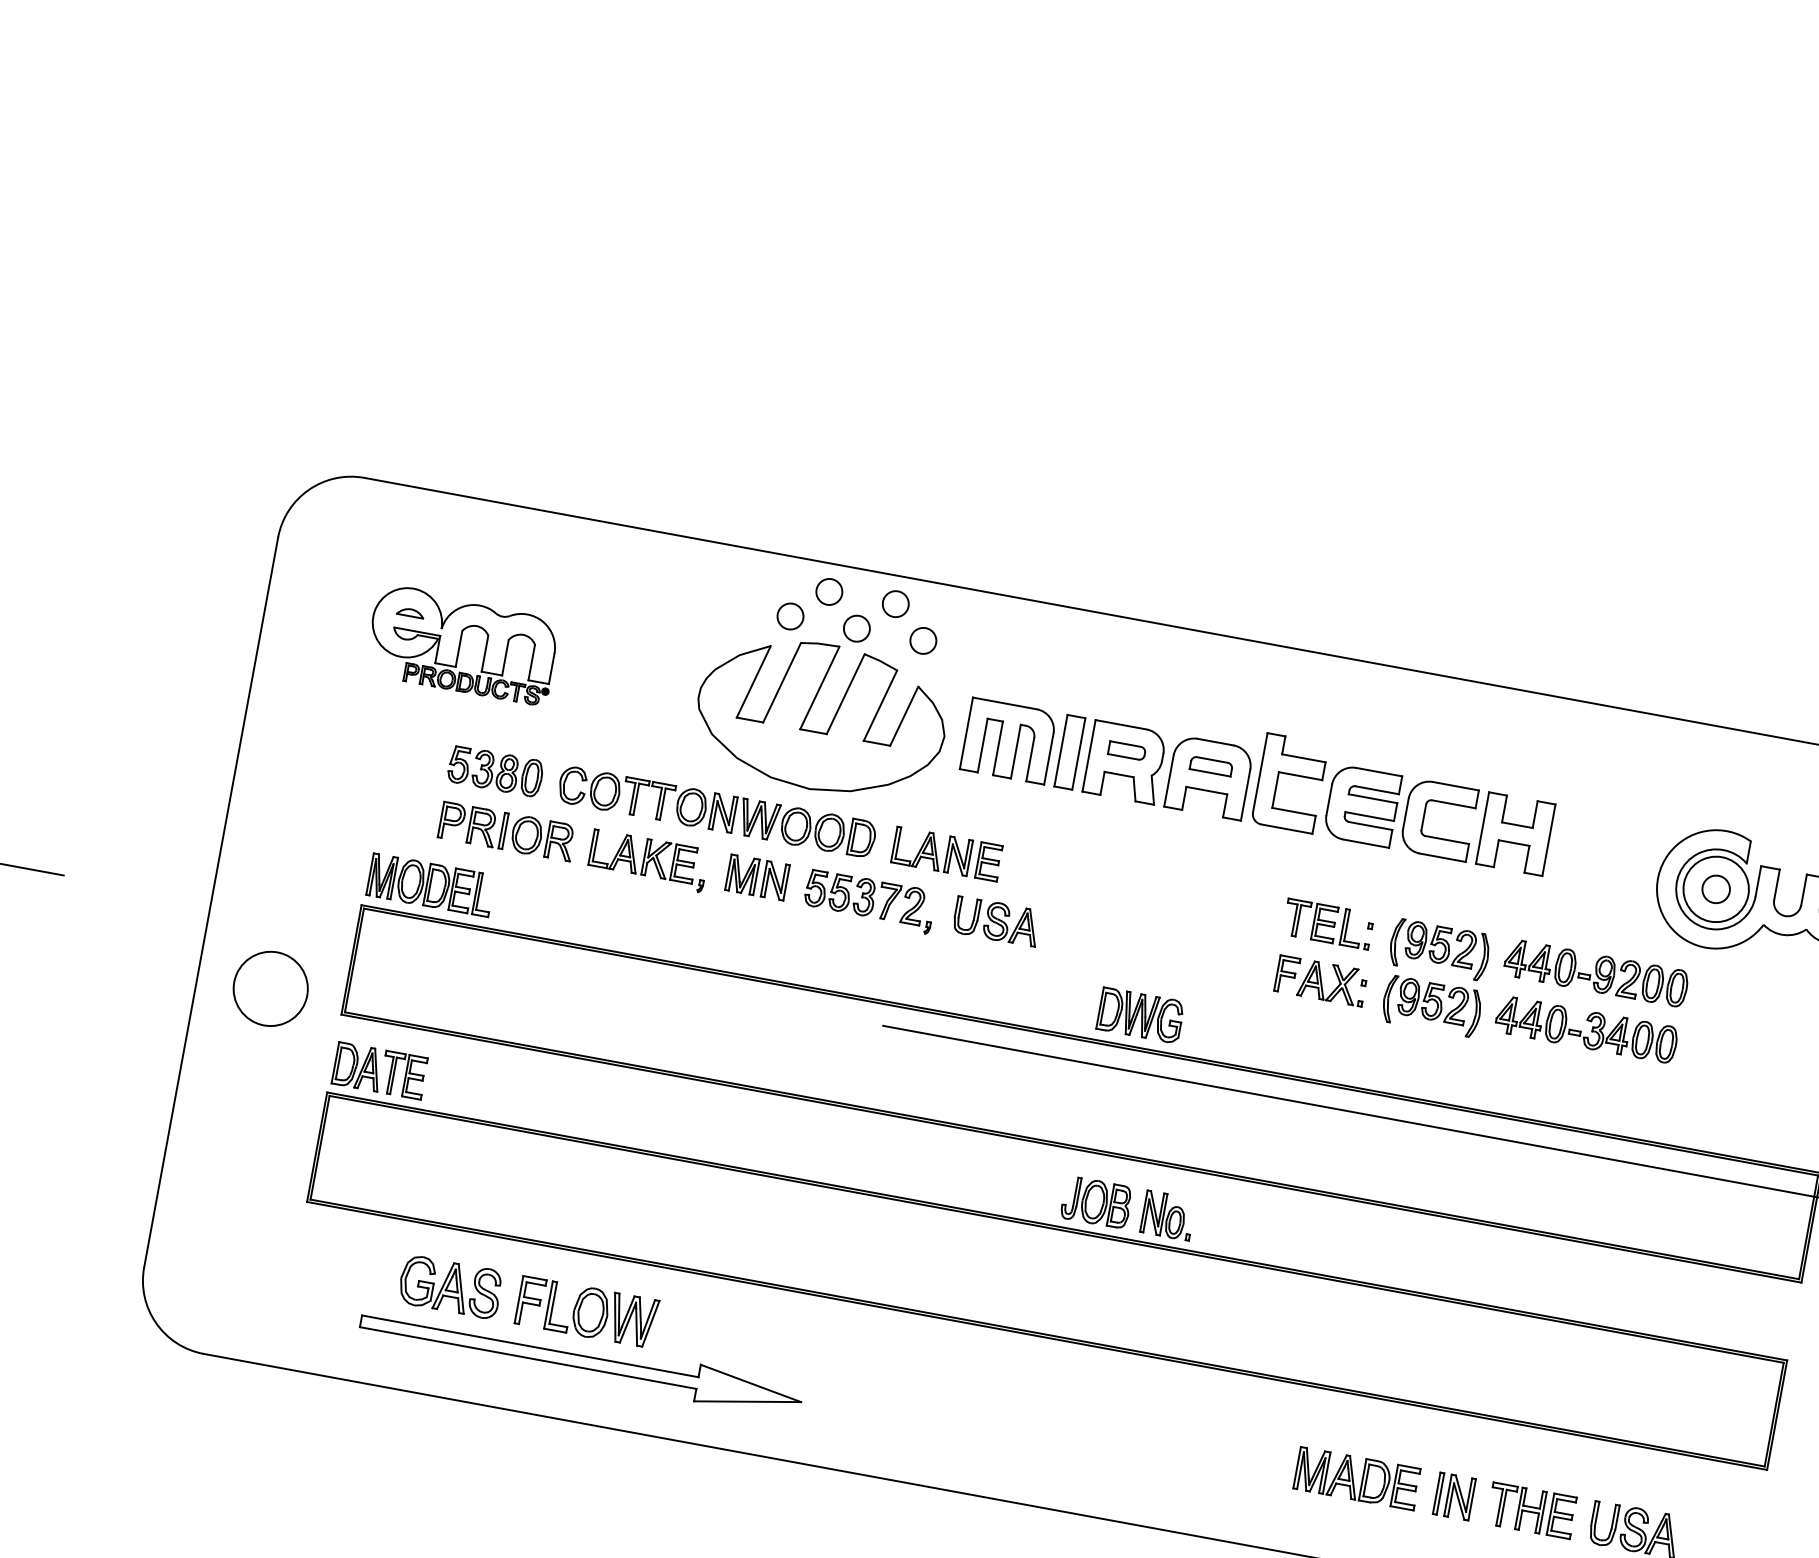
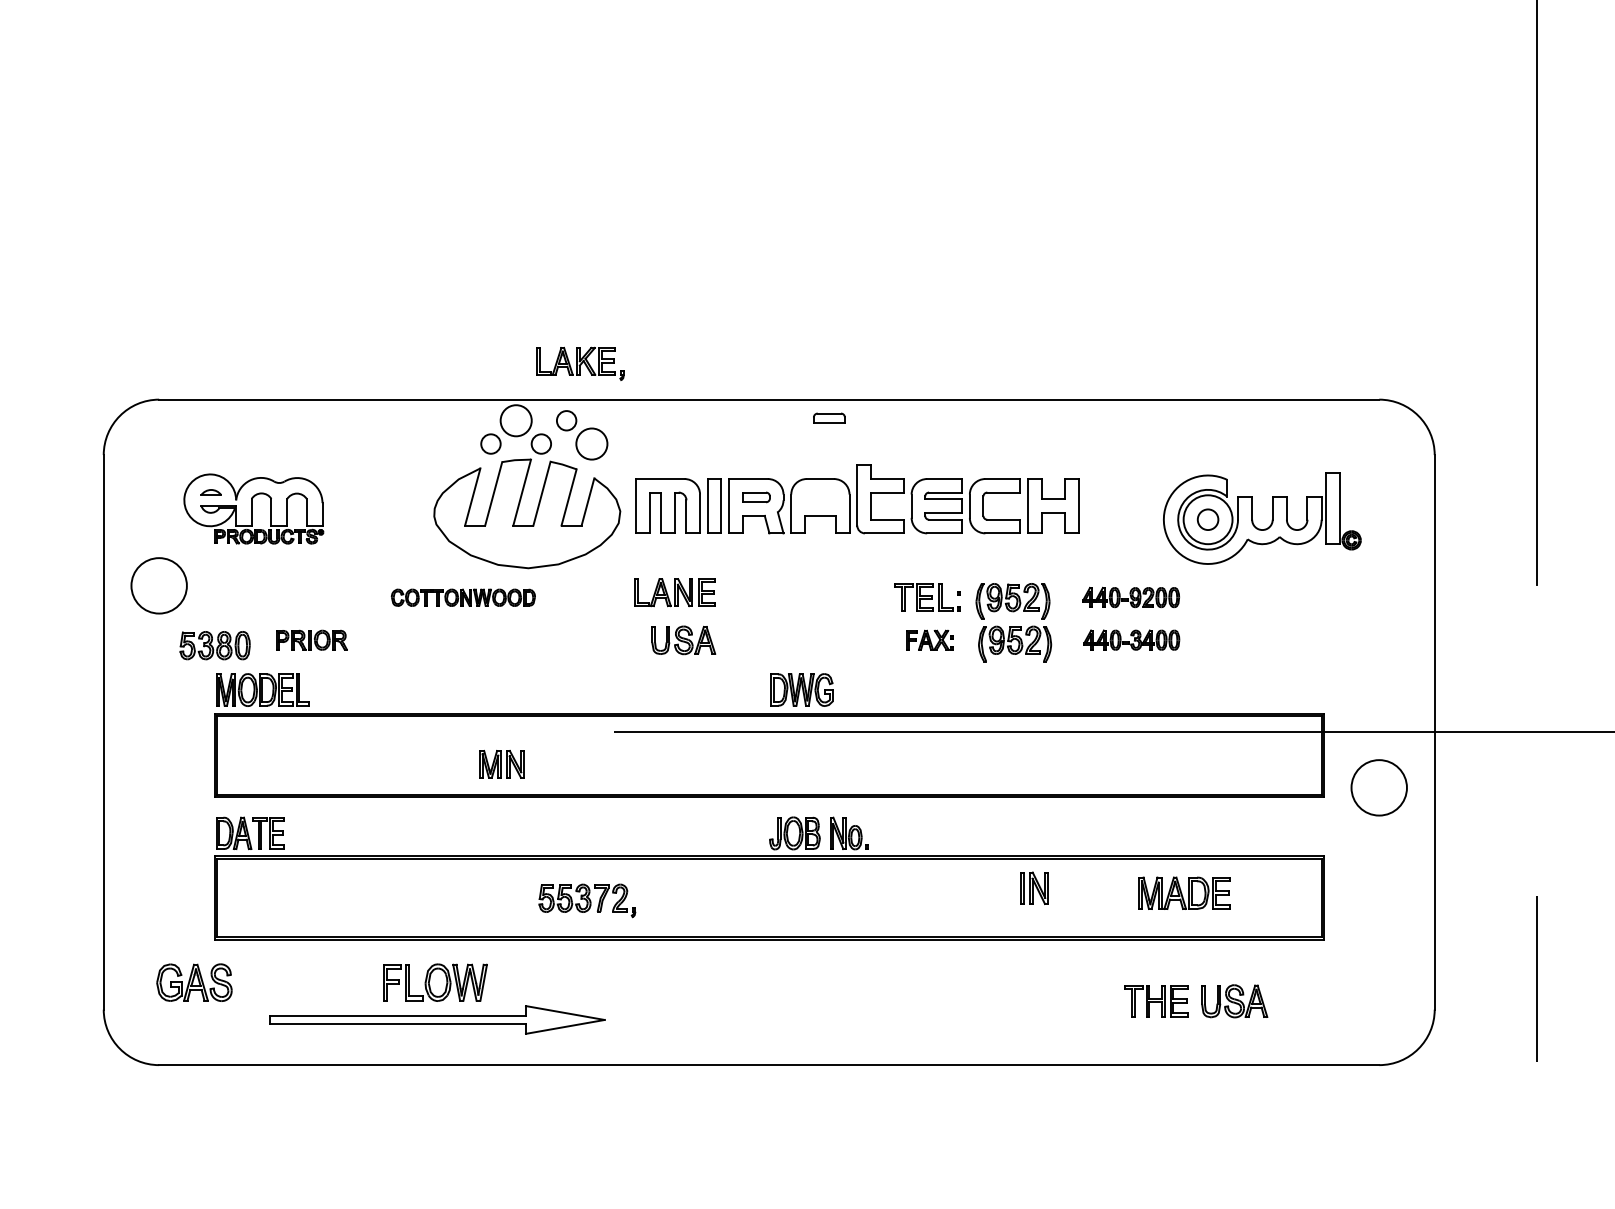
circle: (828, 591) -> (515, 420), size x1.6
circle: (922, 640) -> (591, 443), size x1.6
part: (1211, 765) -> (829, 417), moved
part: (494, 771) -> (214, 645), moved
part: (717, 811) -> (463, 597), size x0.6
part: (507, 830) -> (311, 639), size x0.7
part: (946, 853) -> (674, 592), moved
part: (648, 860) -> (580, 363), moved
part: (756, 877) -> (501, 764), moved
part: (869, 901) -> (587, 900), moved
part: (1595, 973) -> (1130, 597), size x0.7
part: (1320, 979) -> (929, 639), size x0.7
circle: (269, 988) -> (158, 585), moved
part: (1586, 1028) -> (1131, 639), size x0.7
part: (450, 1286) -> (194, 982), moved
part: (1357, 1477) -> (1184, 892), moved
part: (1454, 1495) -> (1034, 887), moved

